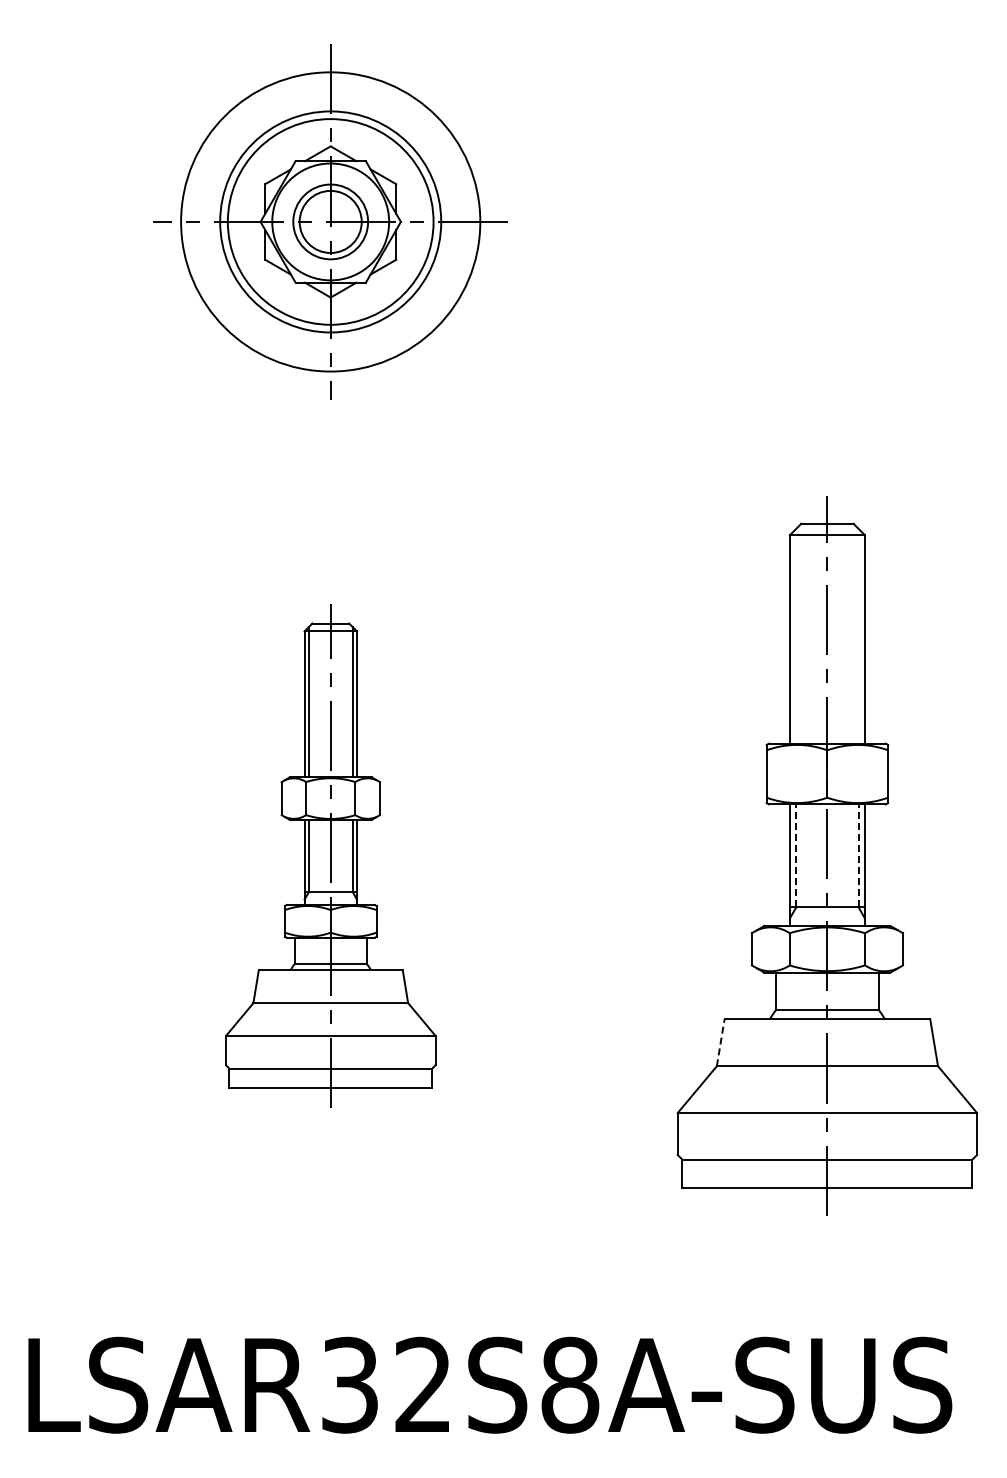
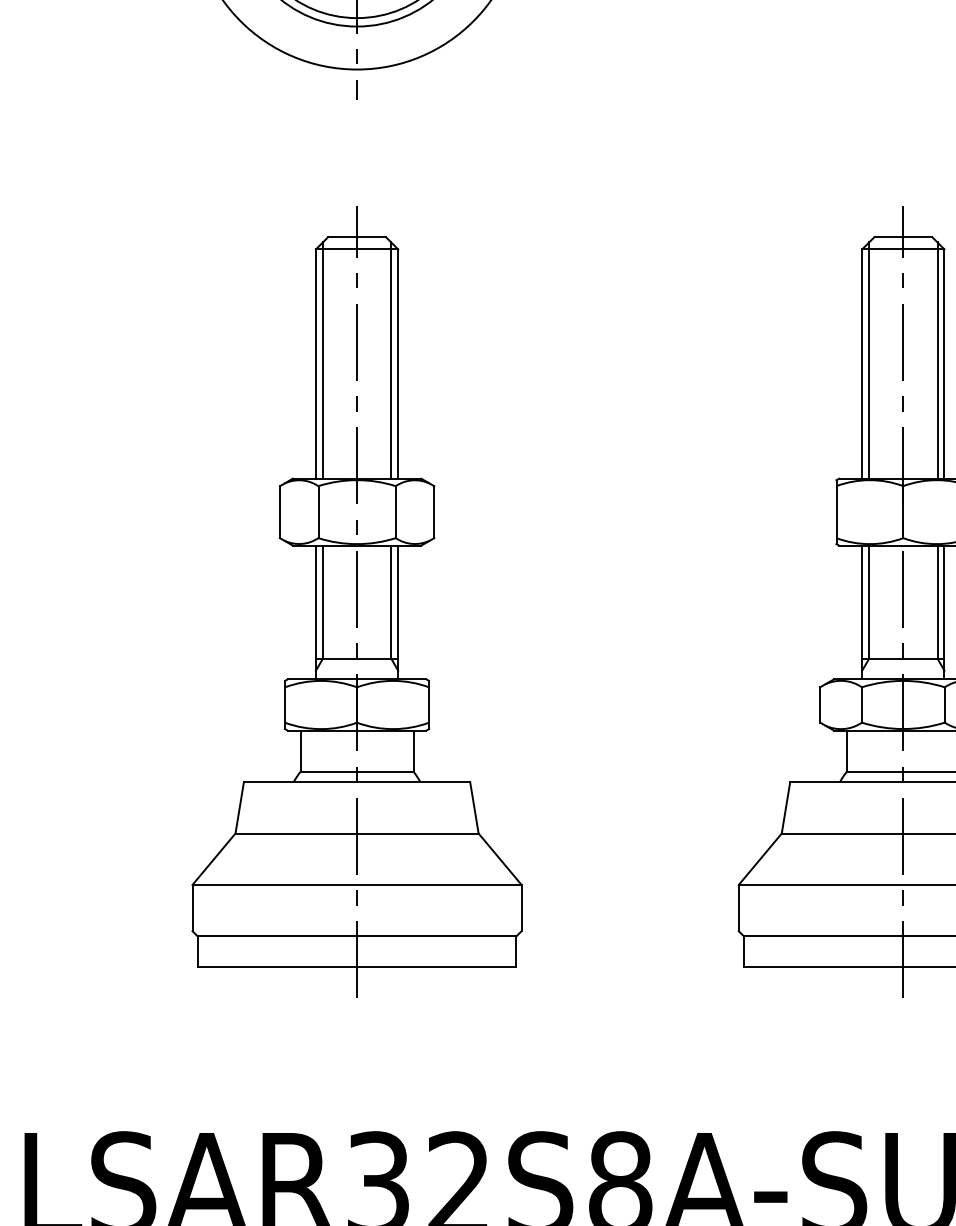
line: (796, 635) -> (869, 359), added
line: (858, 635) -> (937, 359), added
part: (330, 855) -> (356, 601), size x1.43
line: (796, 855) -> (869, 601), dashed -> solid
line: (858, 855) -> (937, 601), dashed -> solid
line: (720, 1042) -> (785, 807), dashed -> solid

